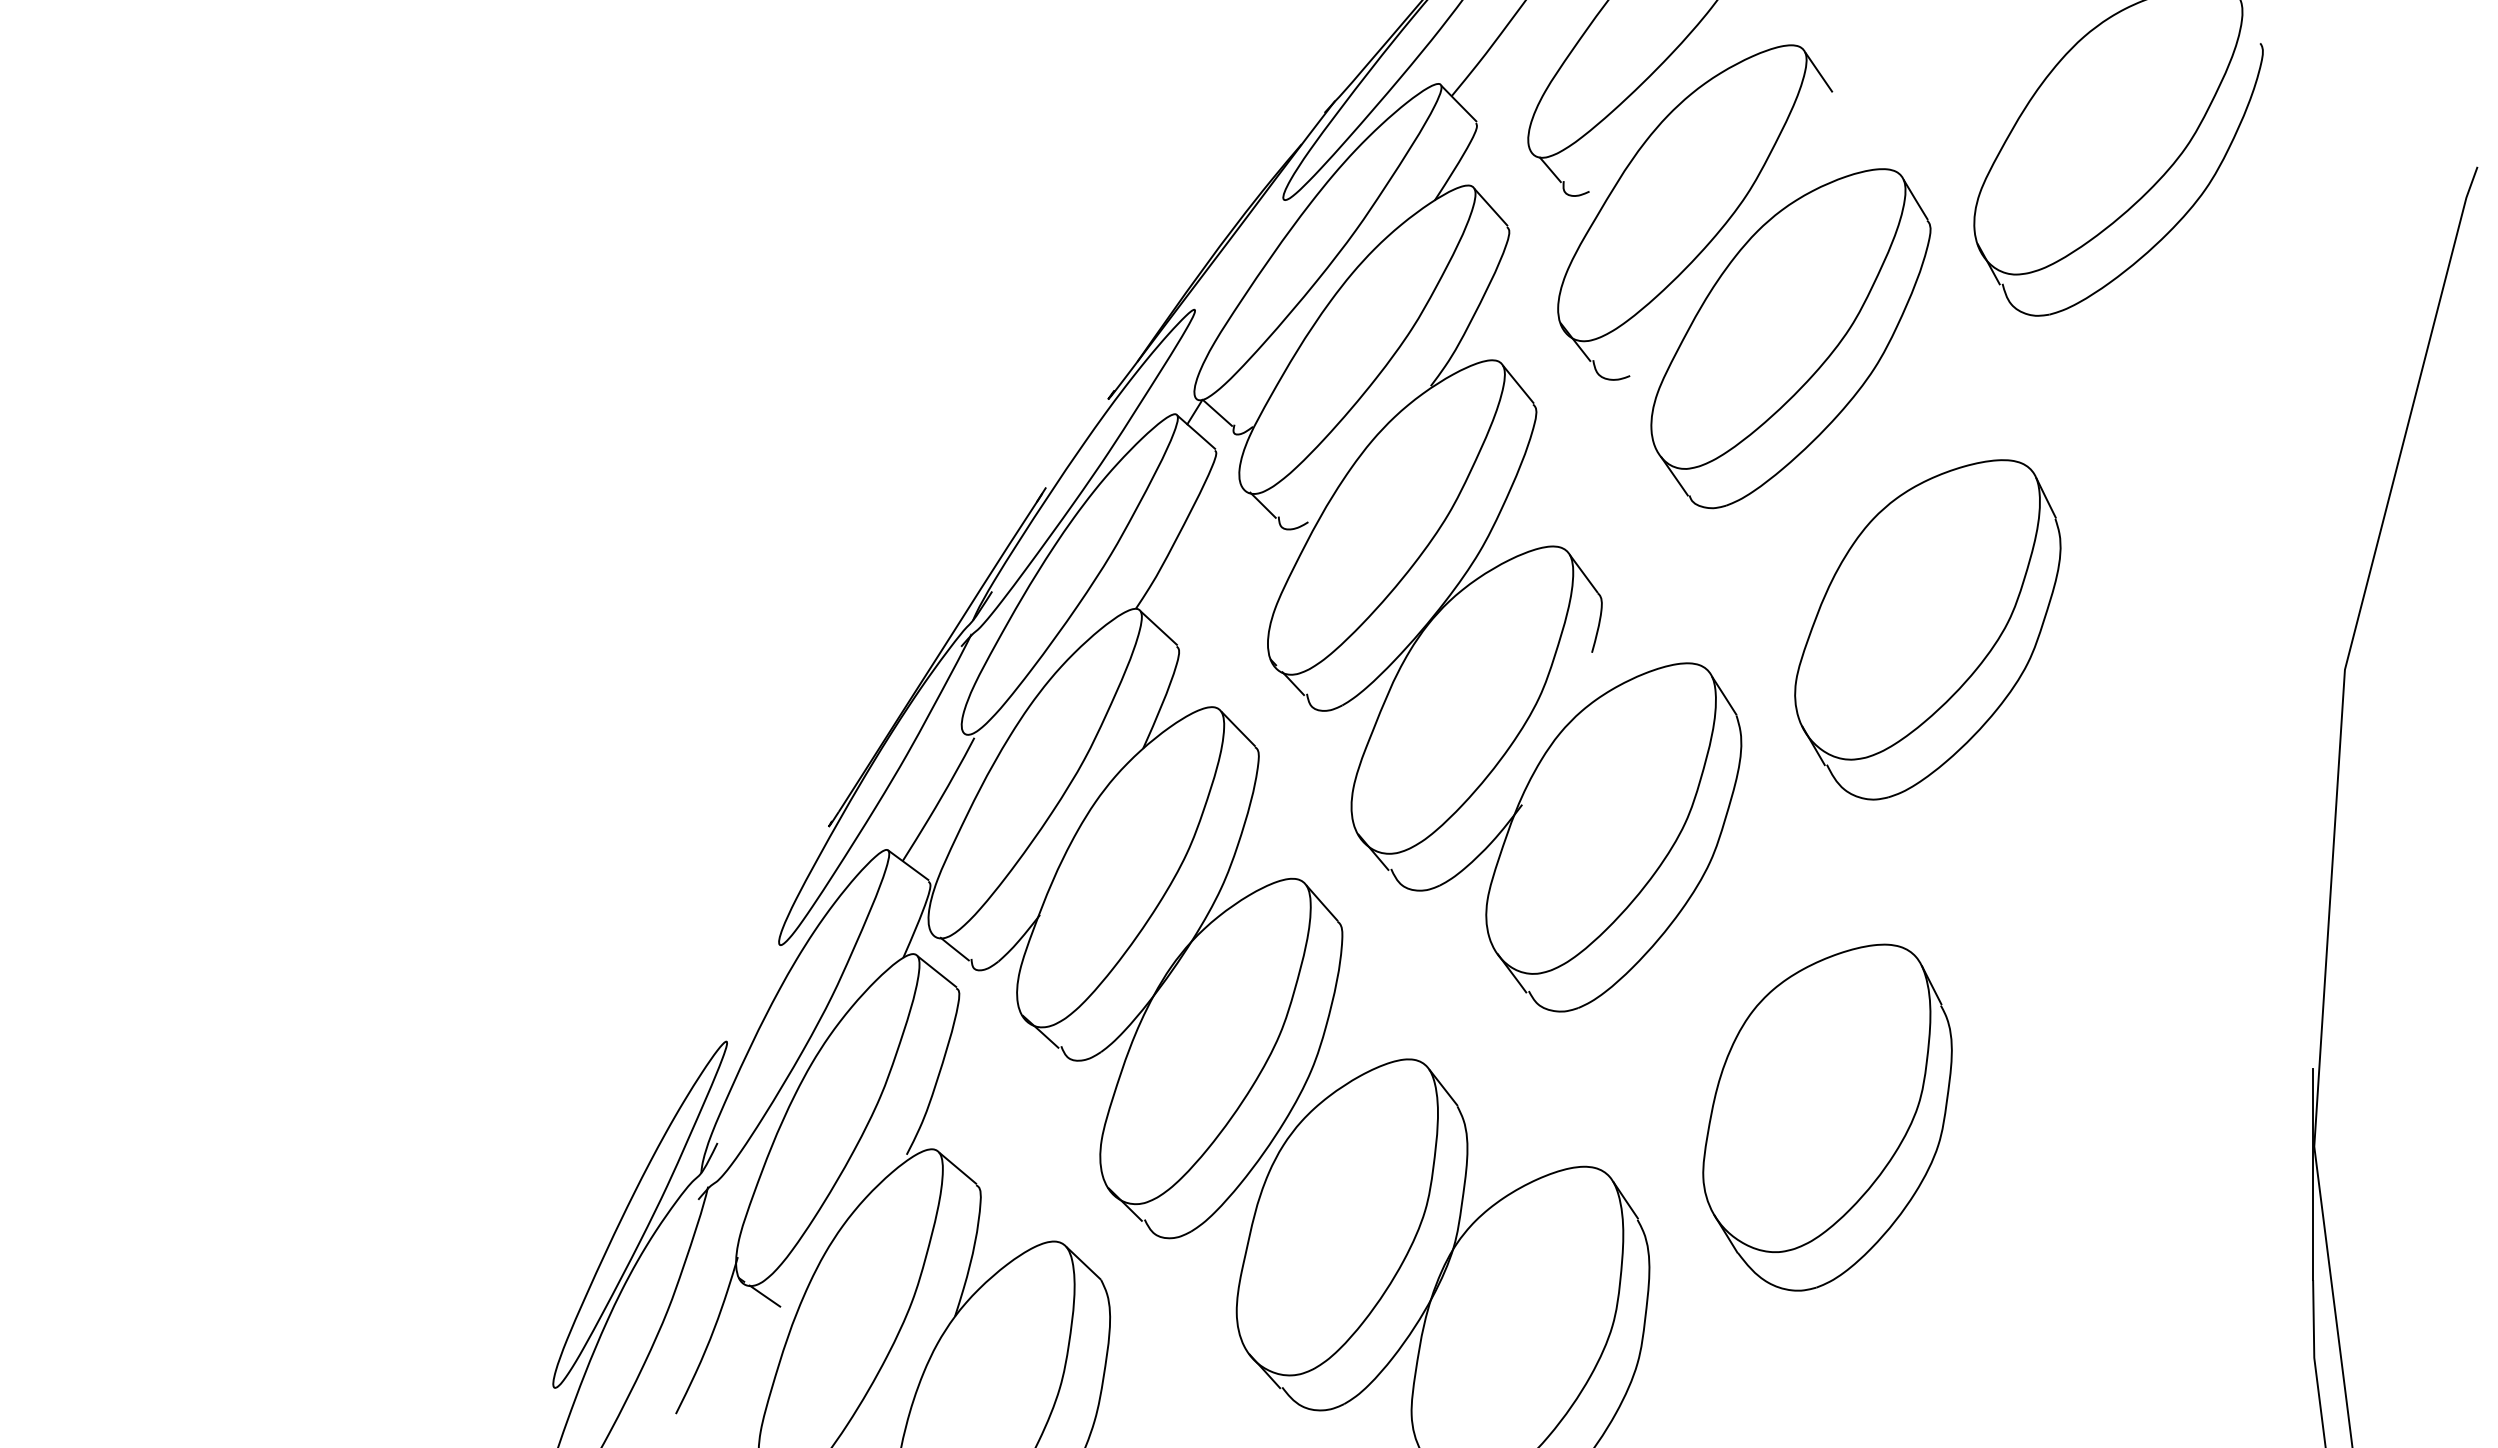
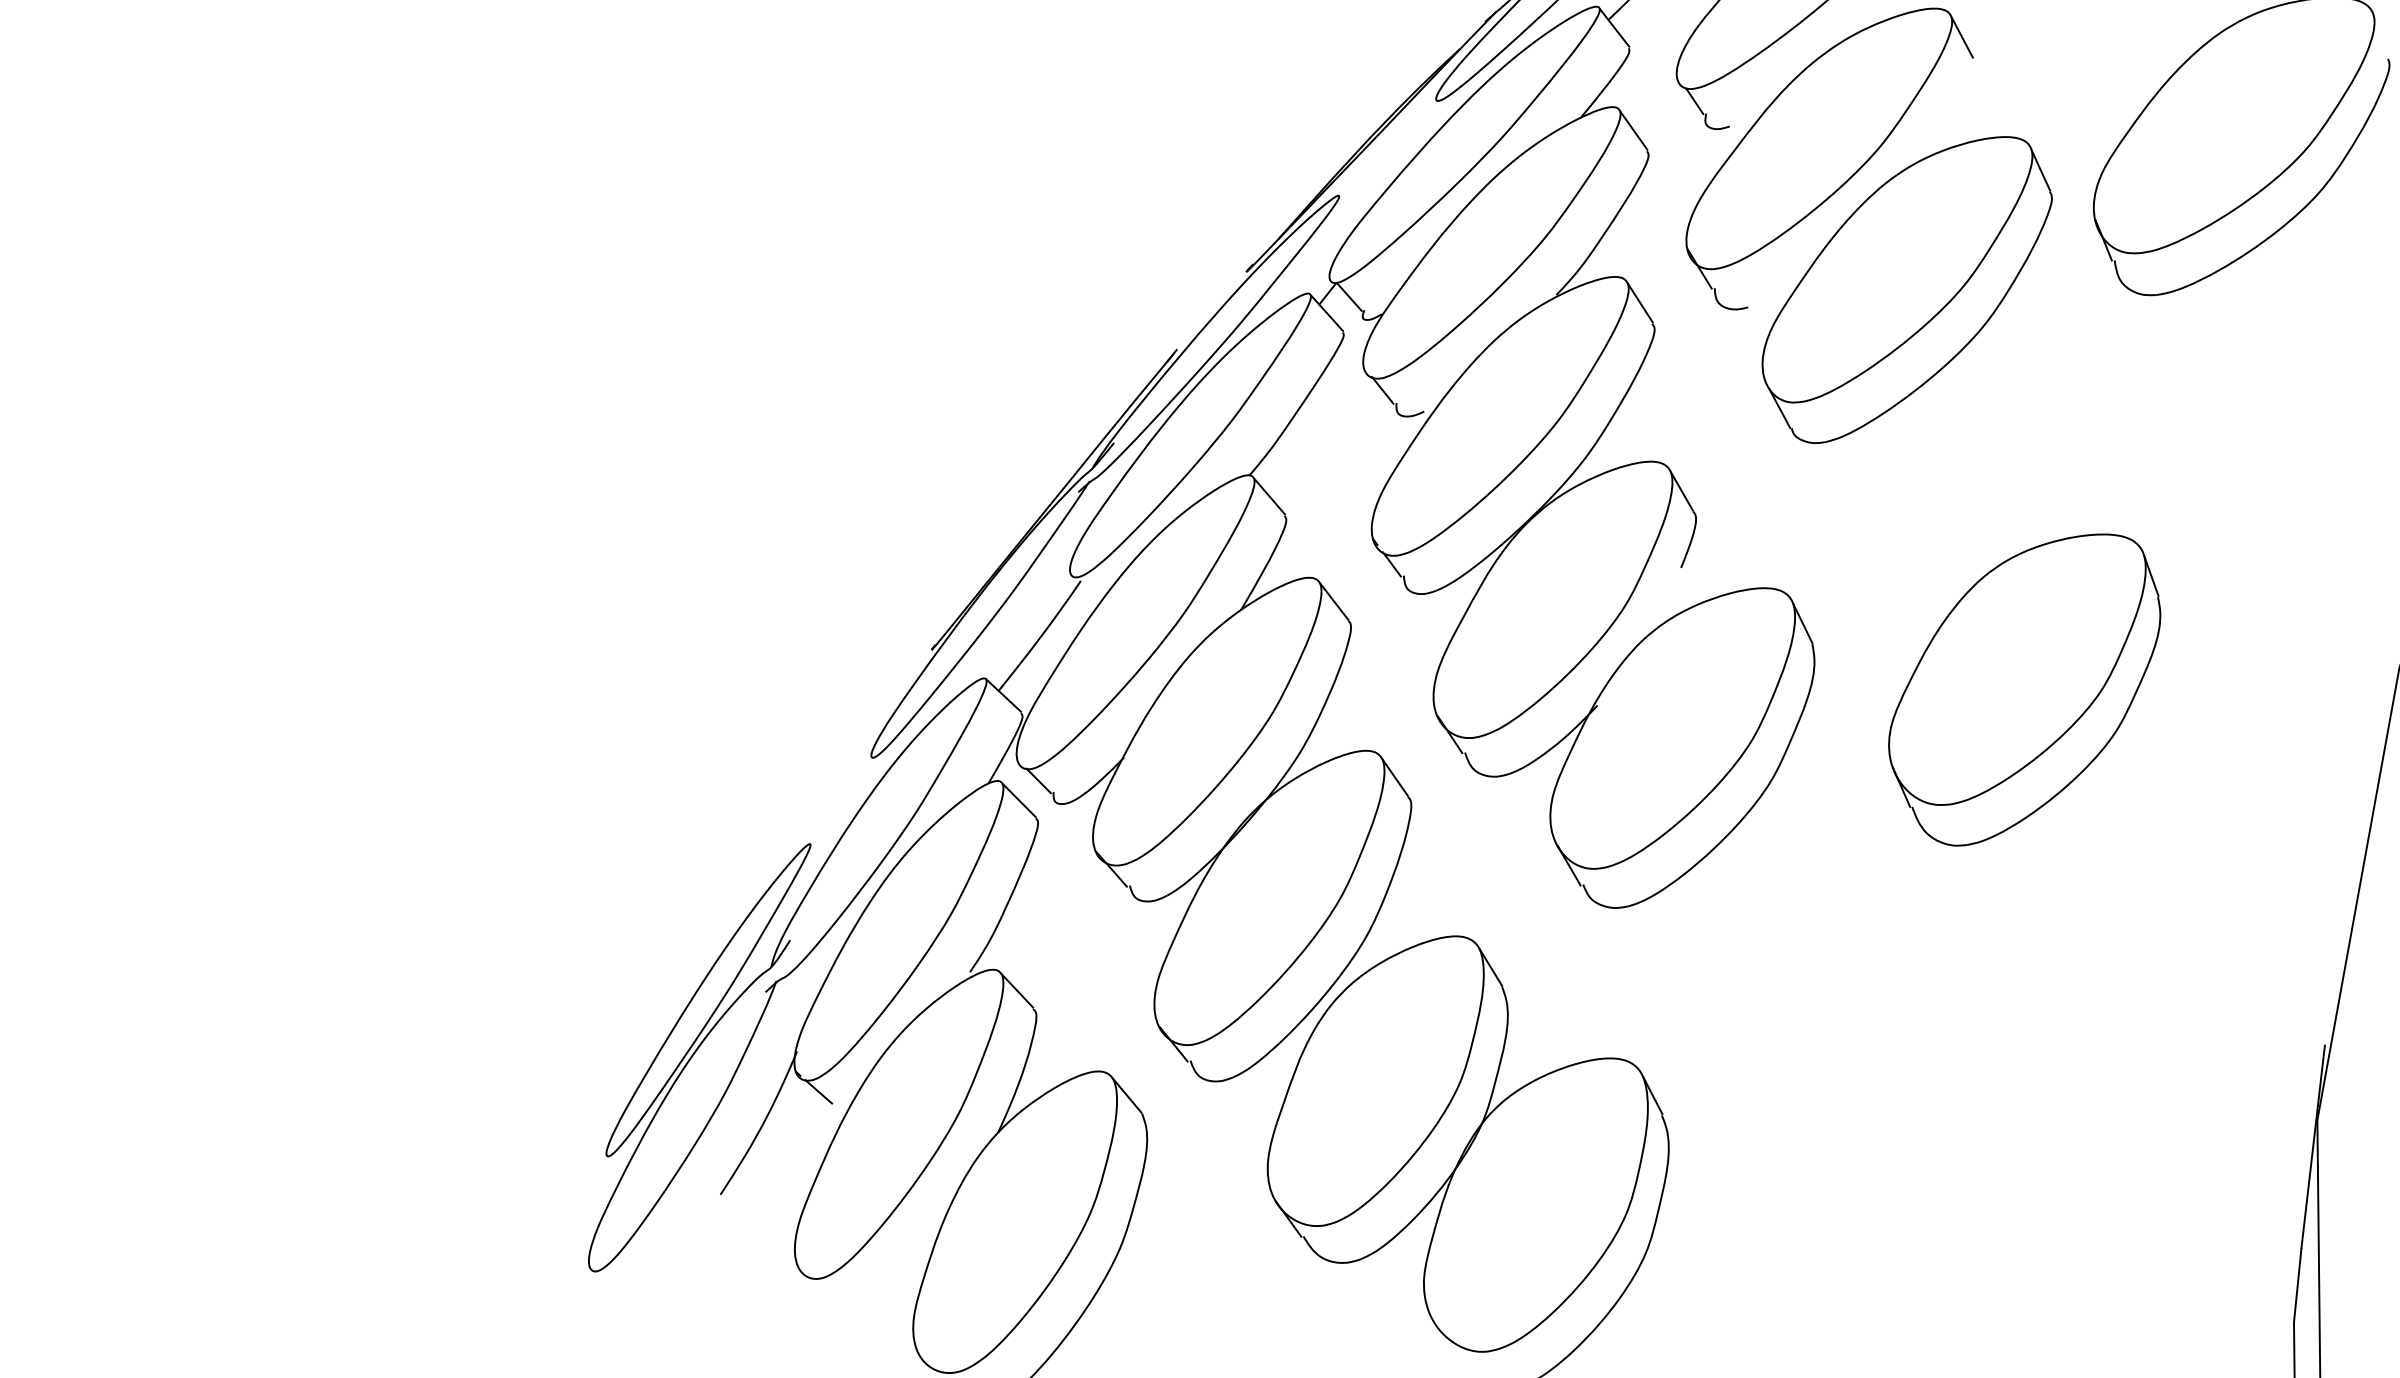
part: (1927, 629) -> (2023, 688), moved
part: (1827, 1117) -> (1854, 1038), removed

